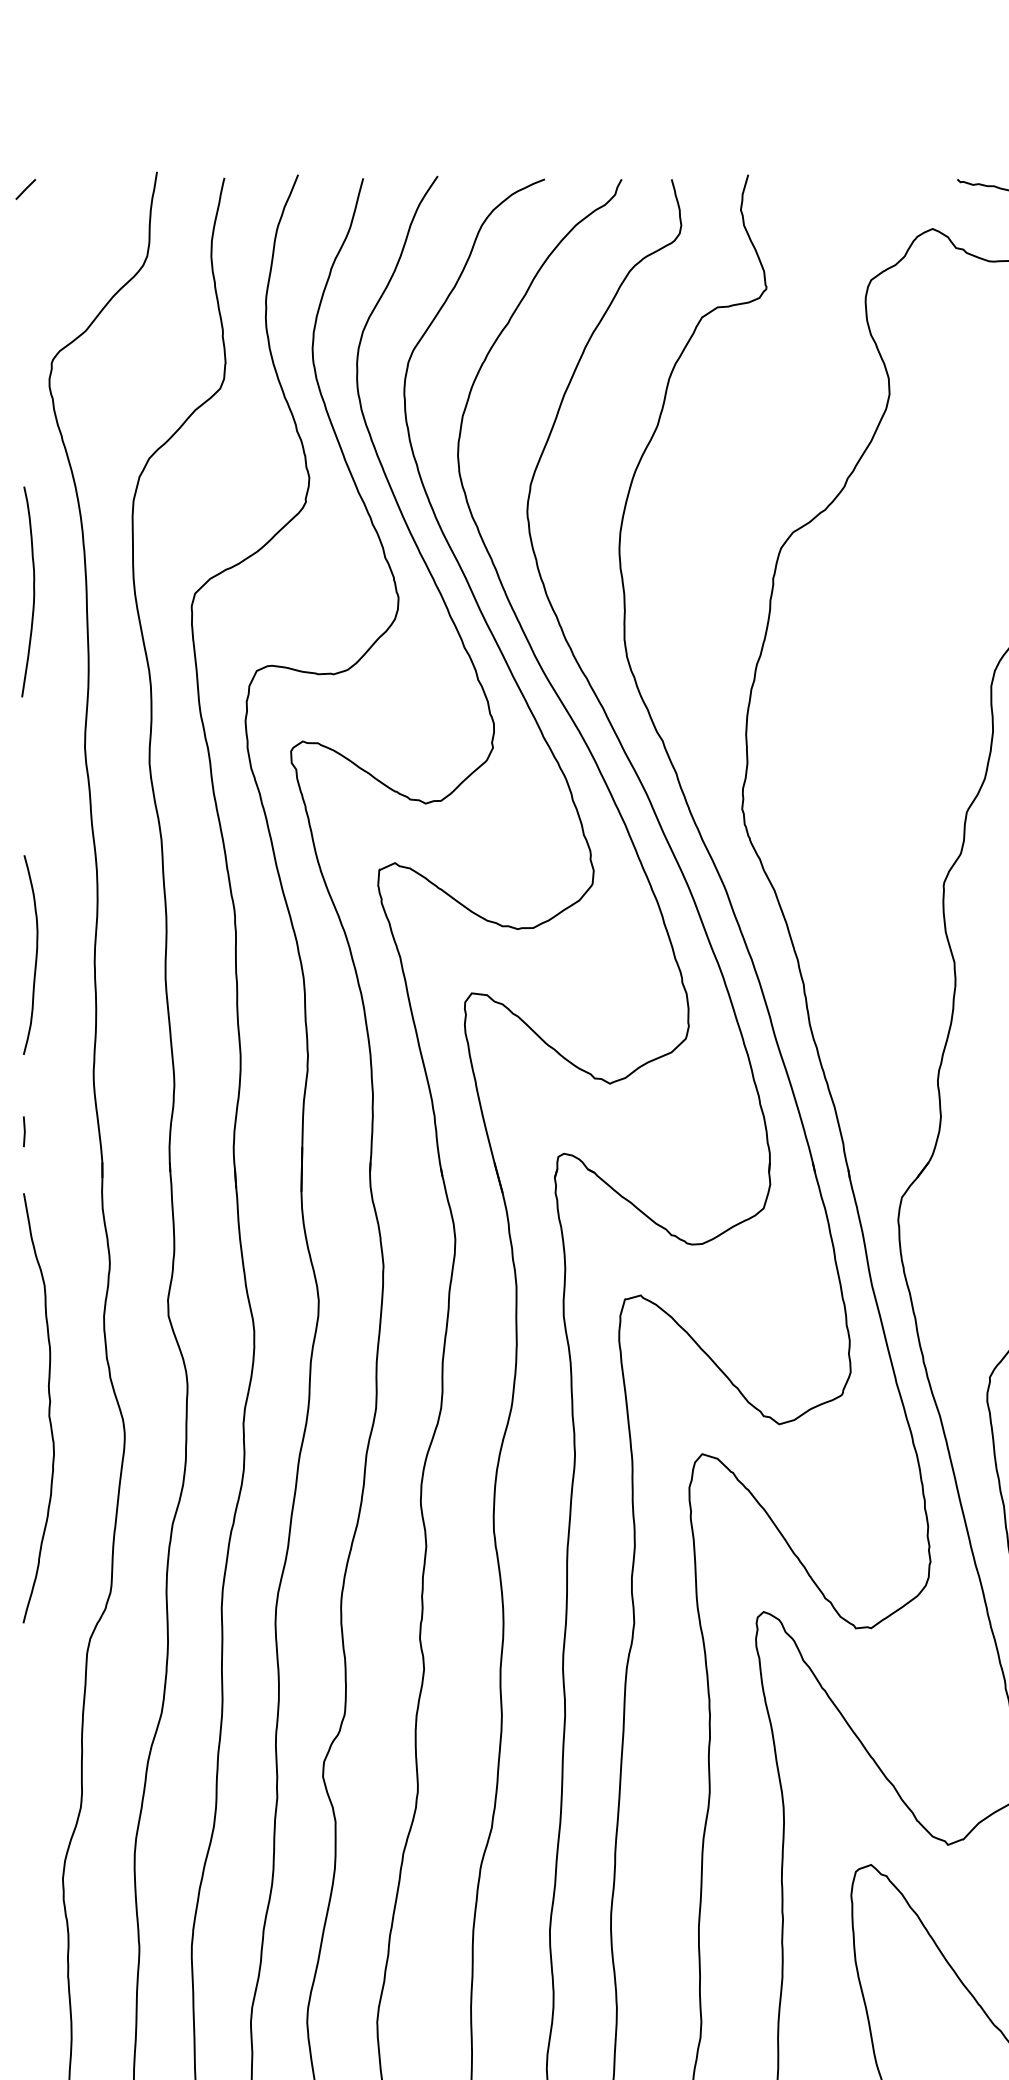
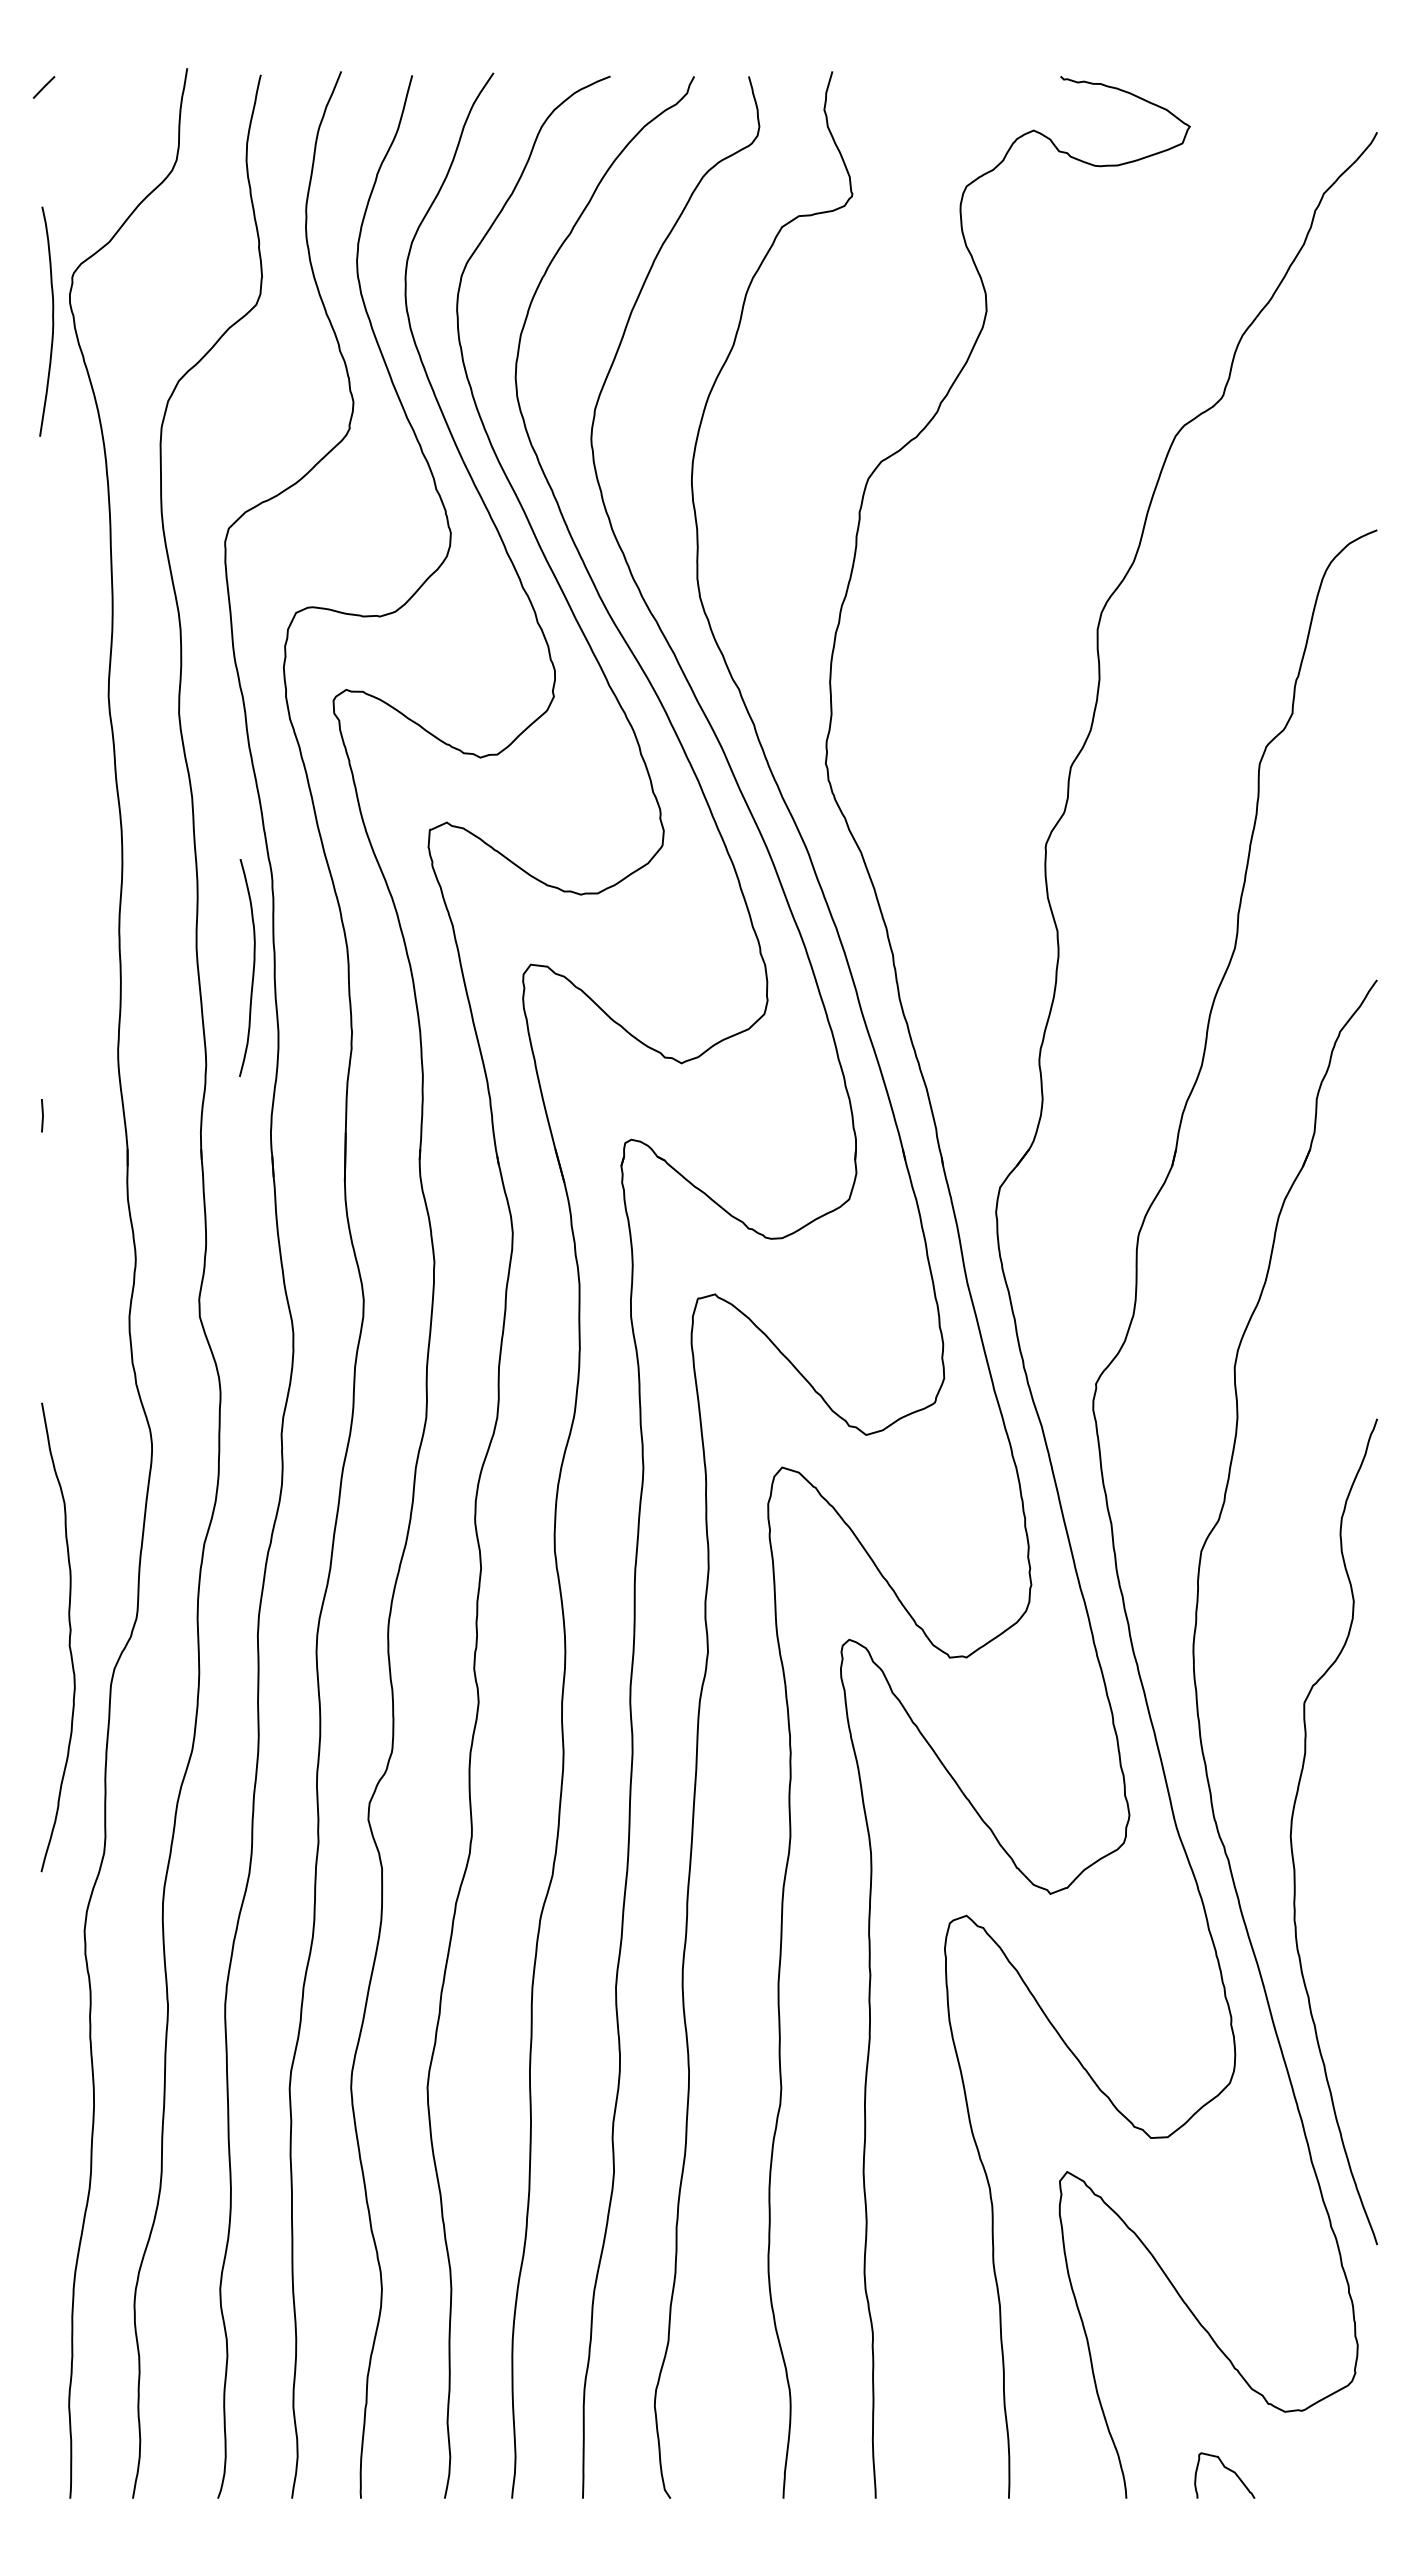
curve: (33, 591) -> (52, 321), moved
curve: (35, 956) -> (252, 969), moved
curve: (48, 1411) -> (68, 1641), moved

